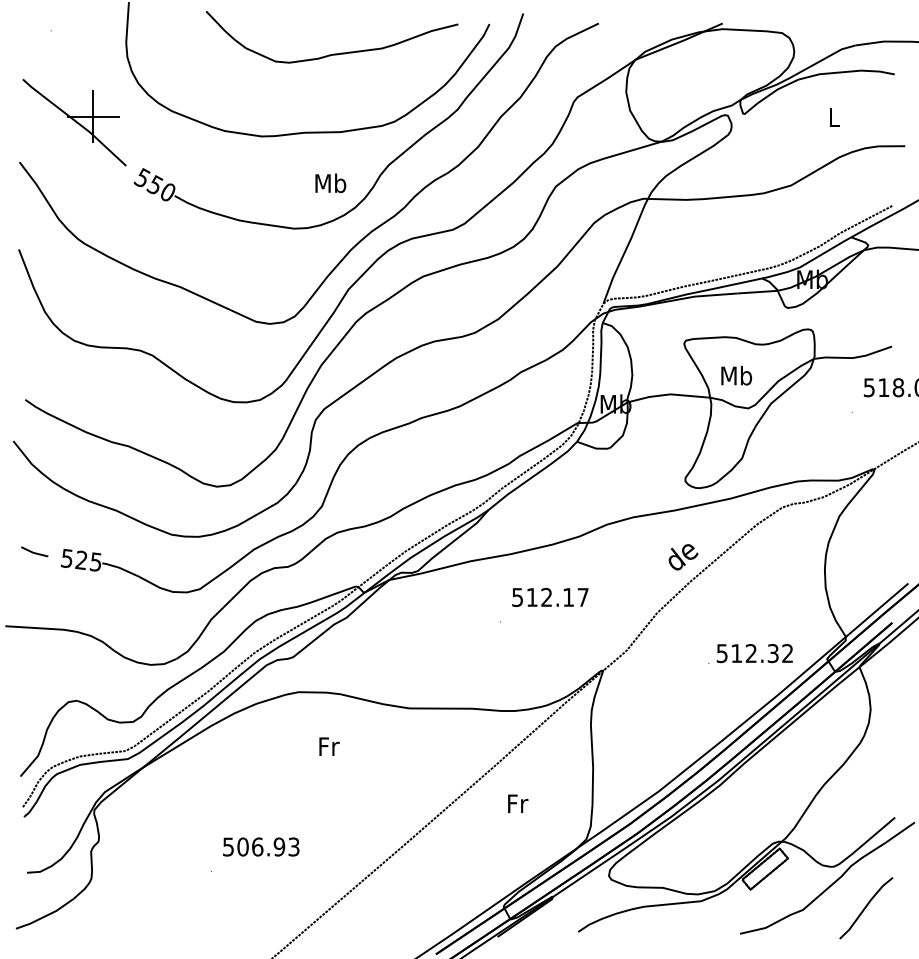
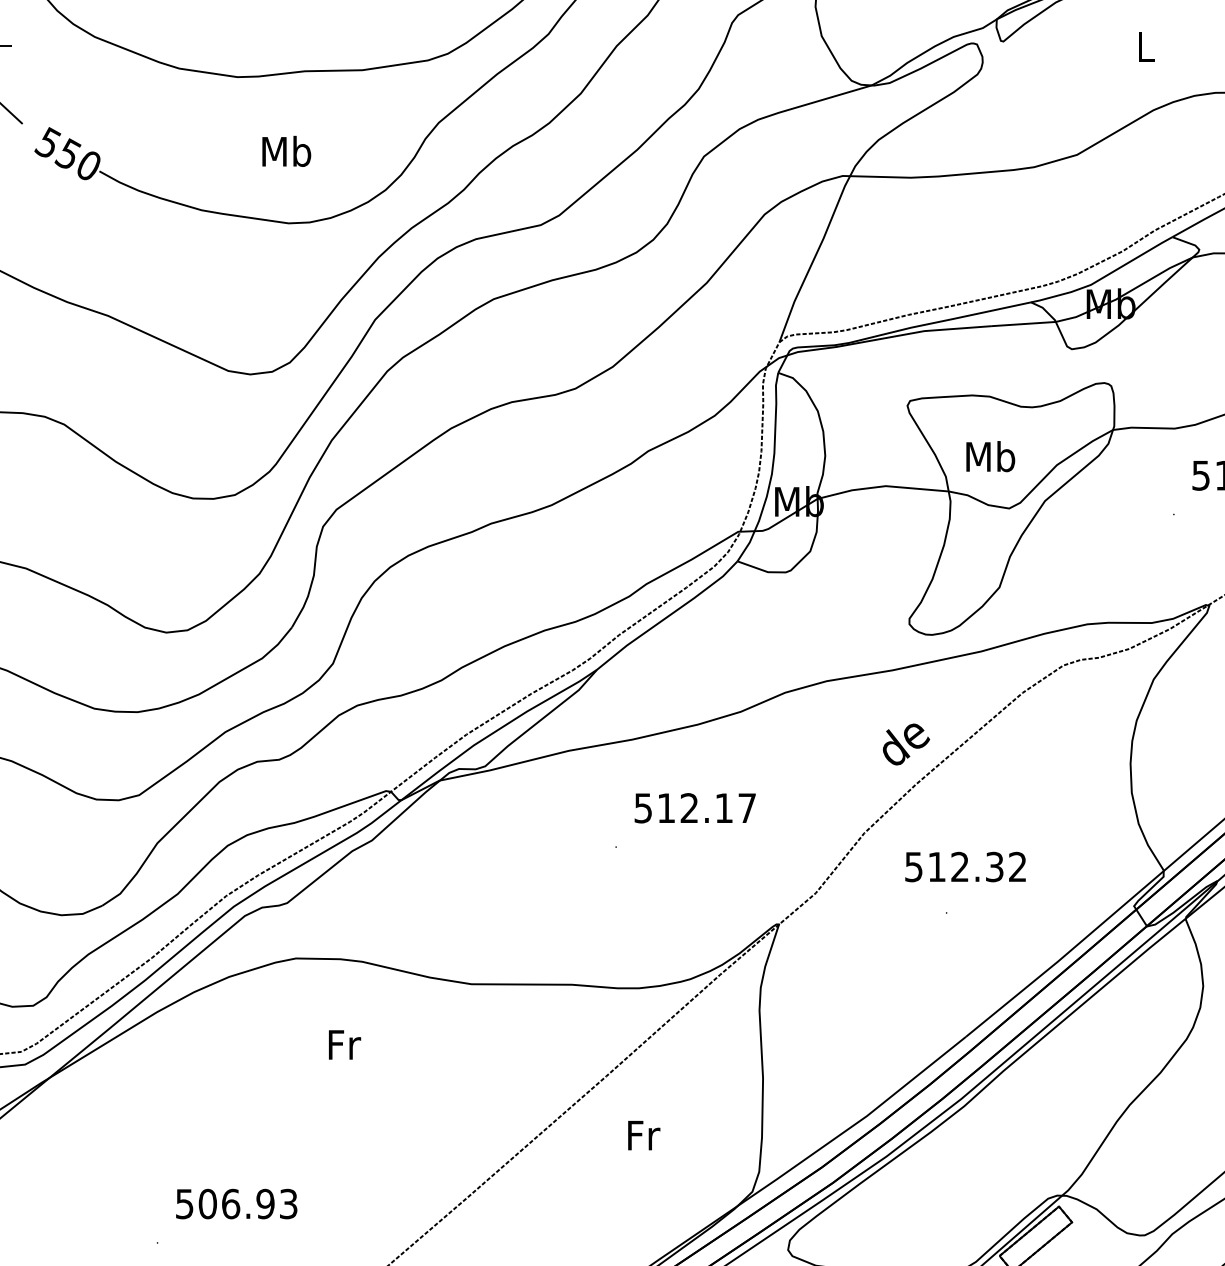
text: (330, 183) -> (286, 151), moved
text: (754, 653) -> (965, 866), moved

